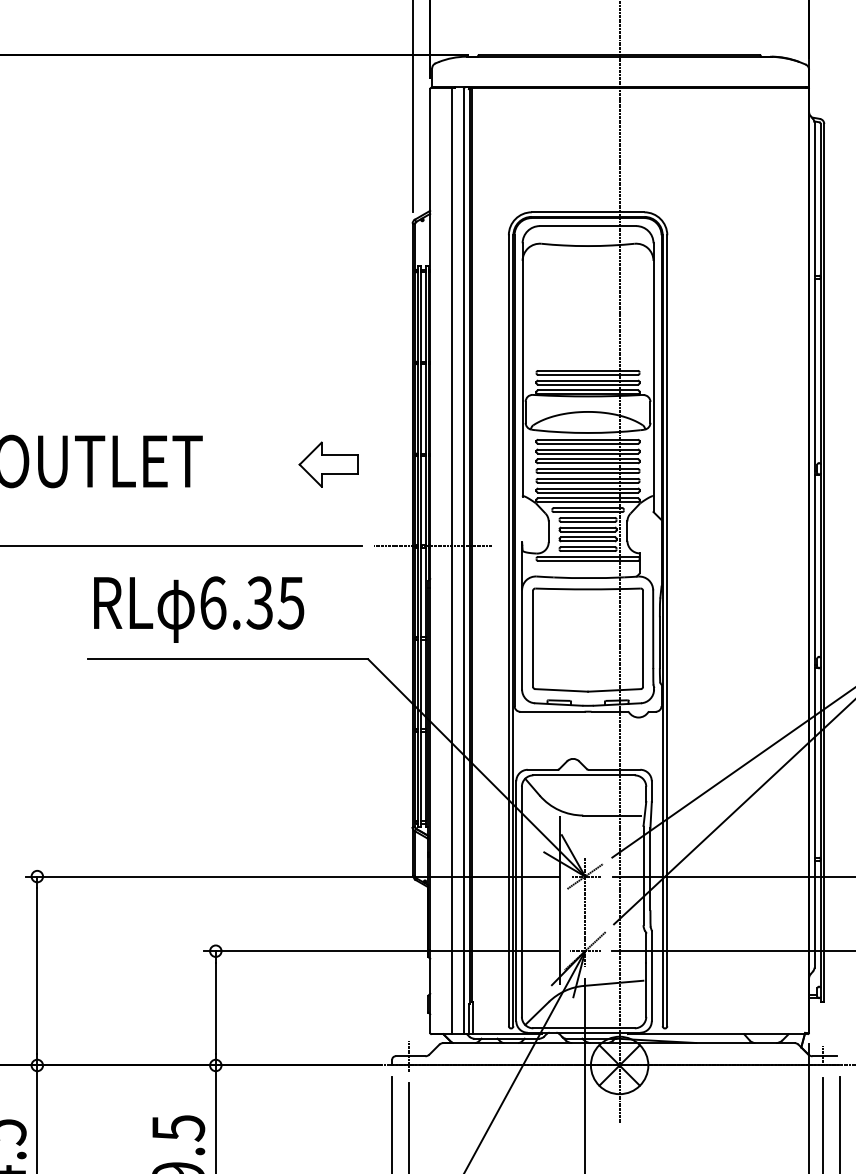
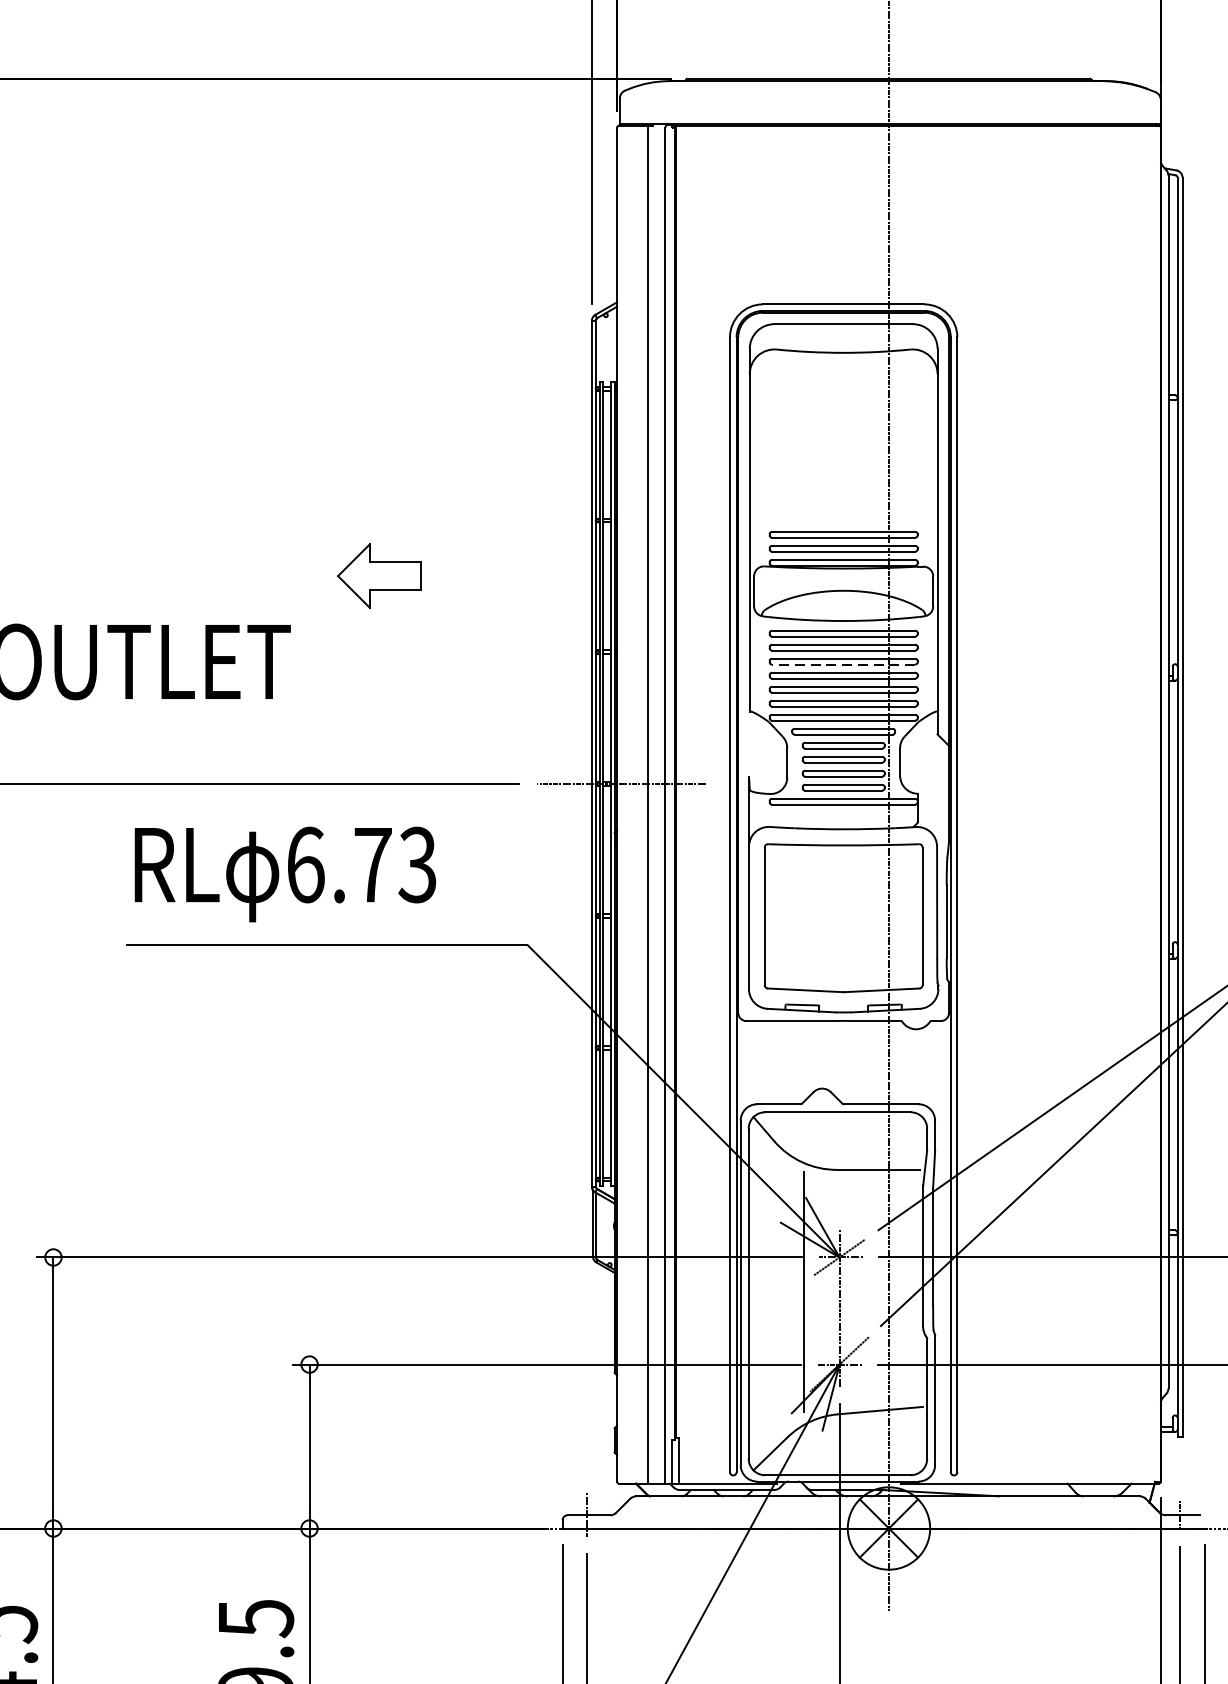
line: (588, 463) -> (844, 664), solid -> dashed
part: (328, 464) -> (379, 575), moved
text: (275, 602) -> (395, 864), 6.35 -> 6.73

